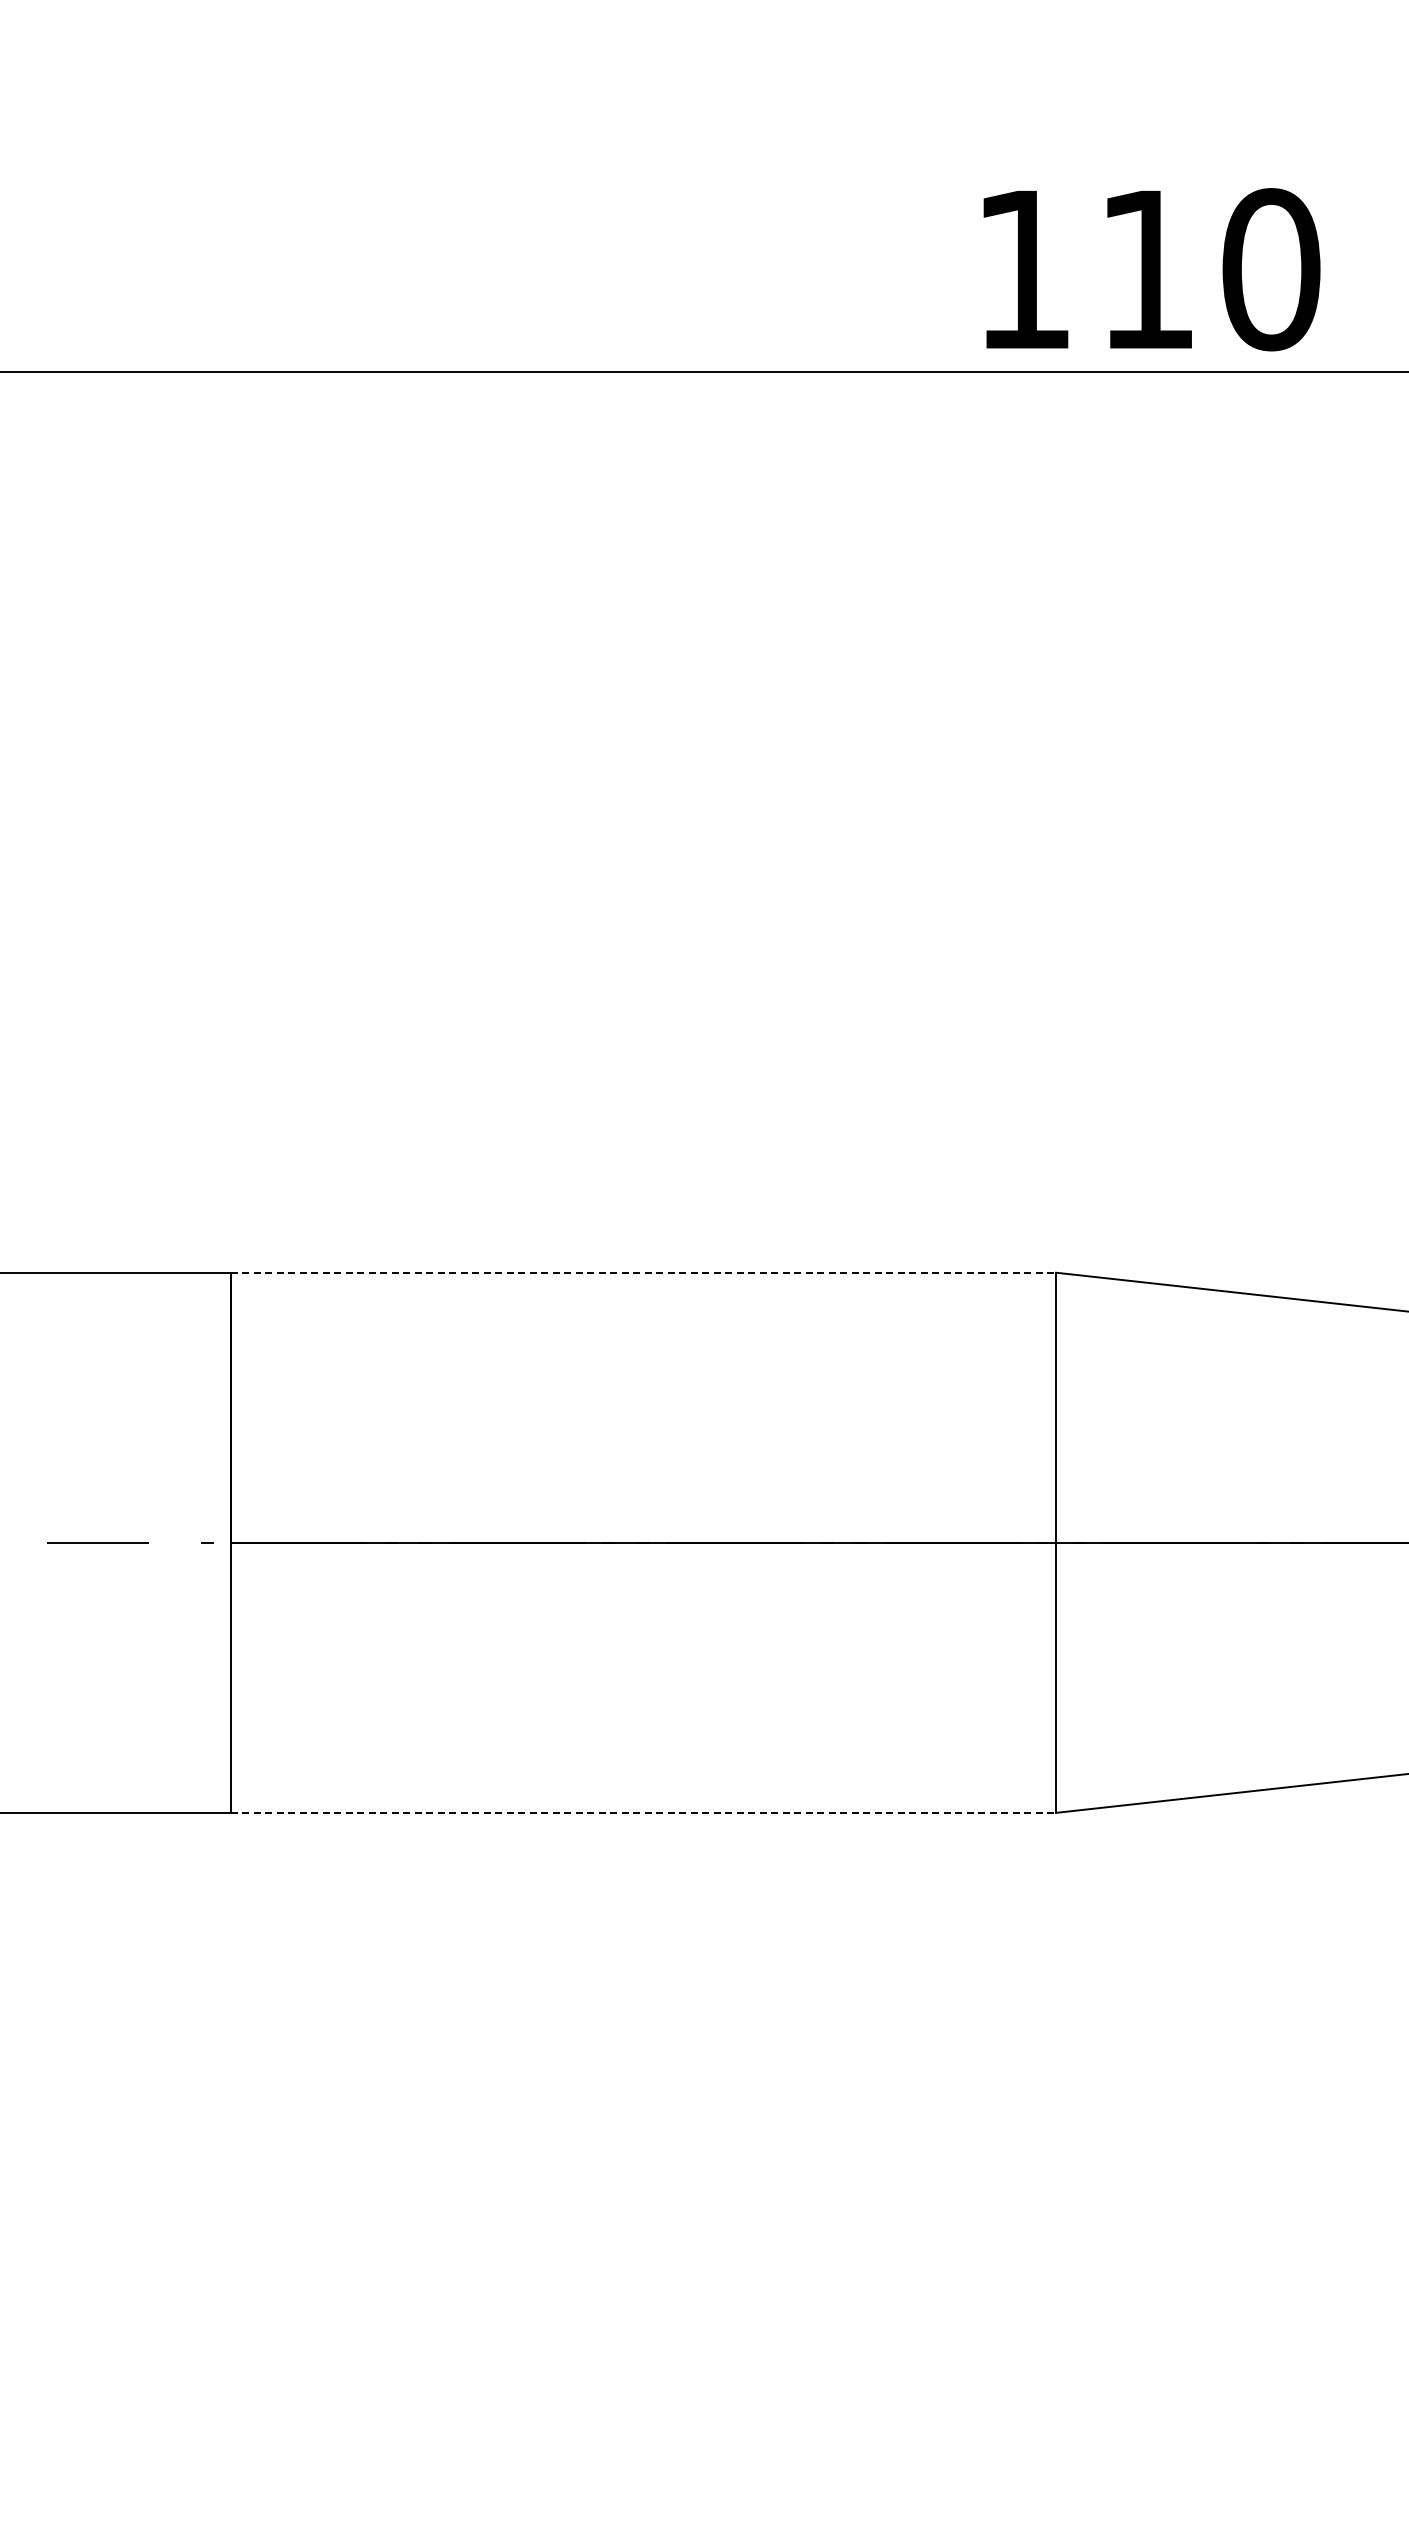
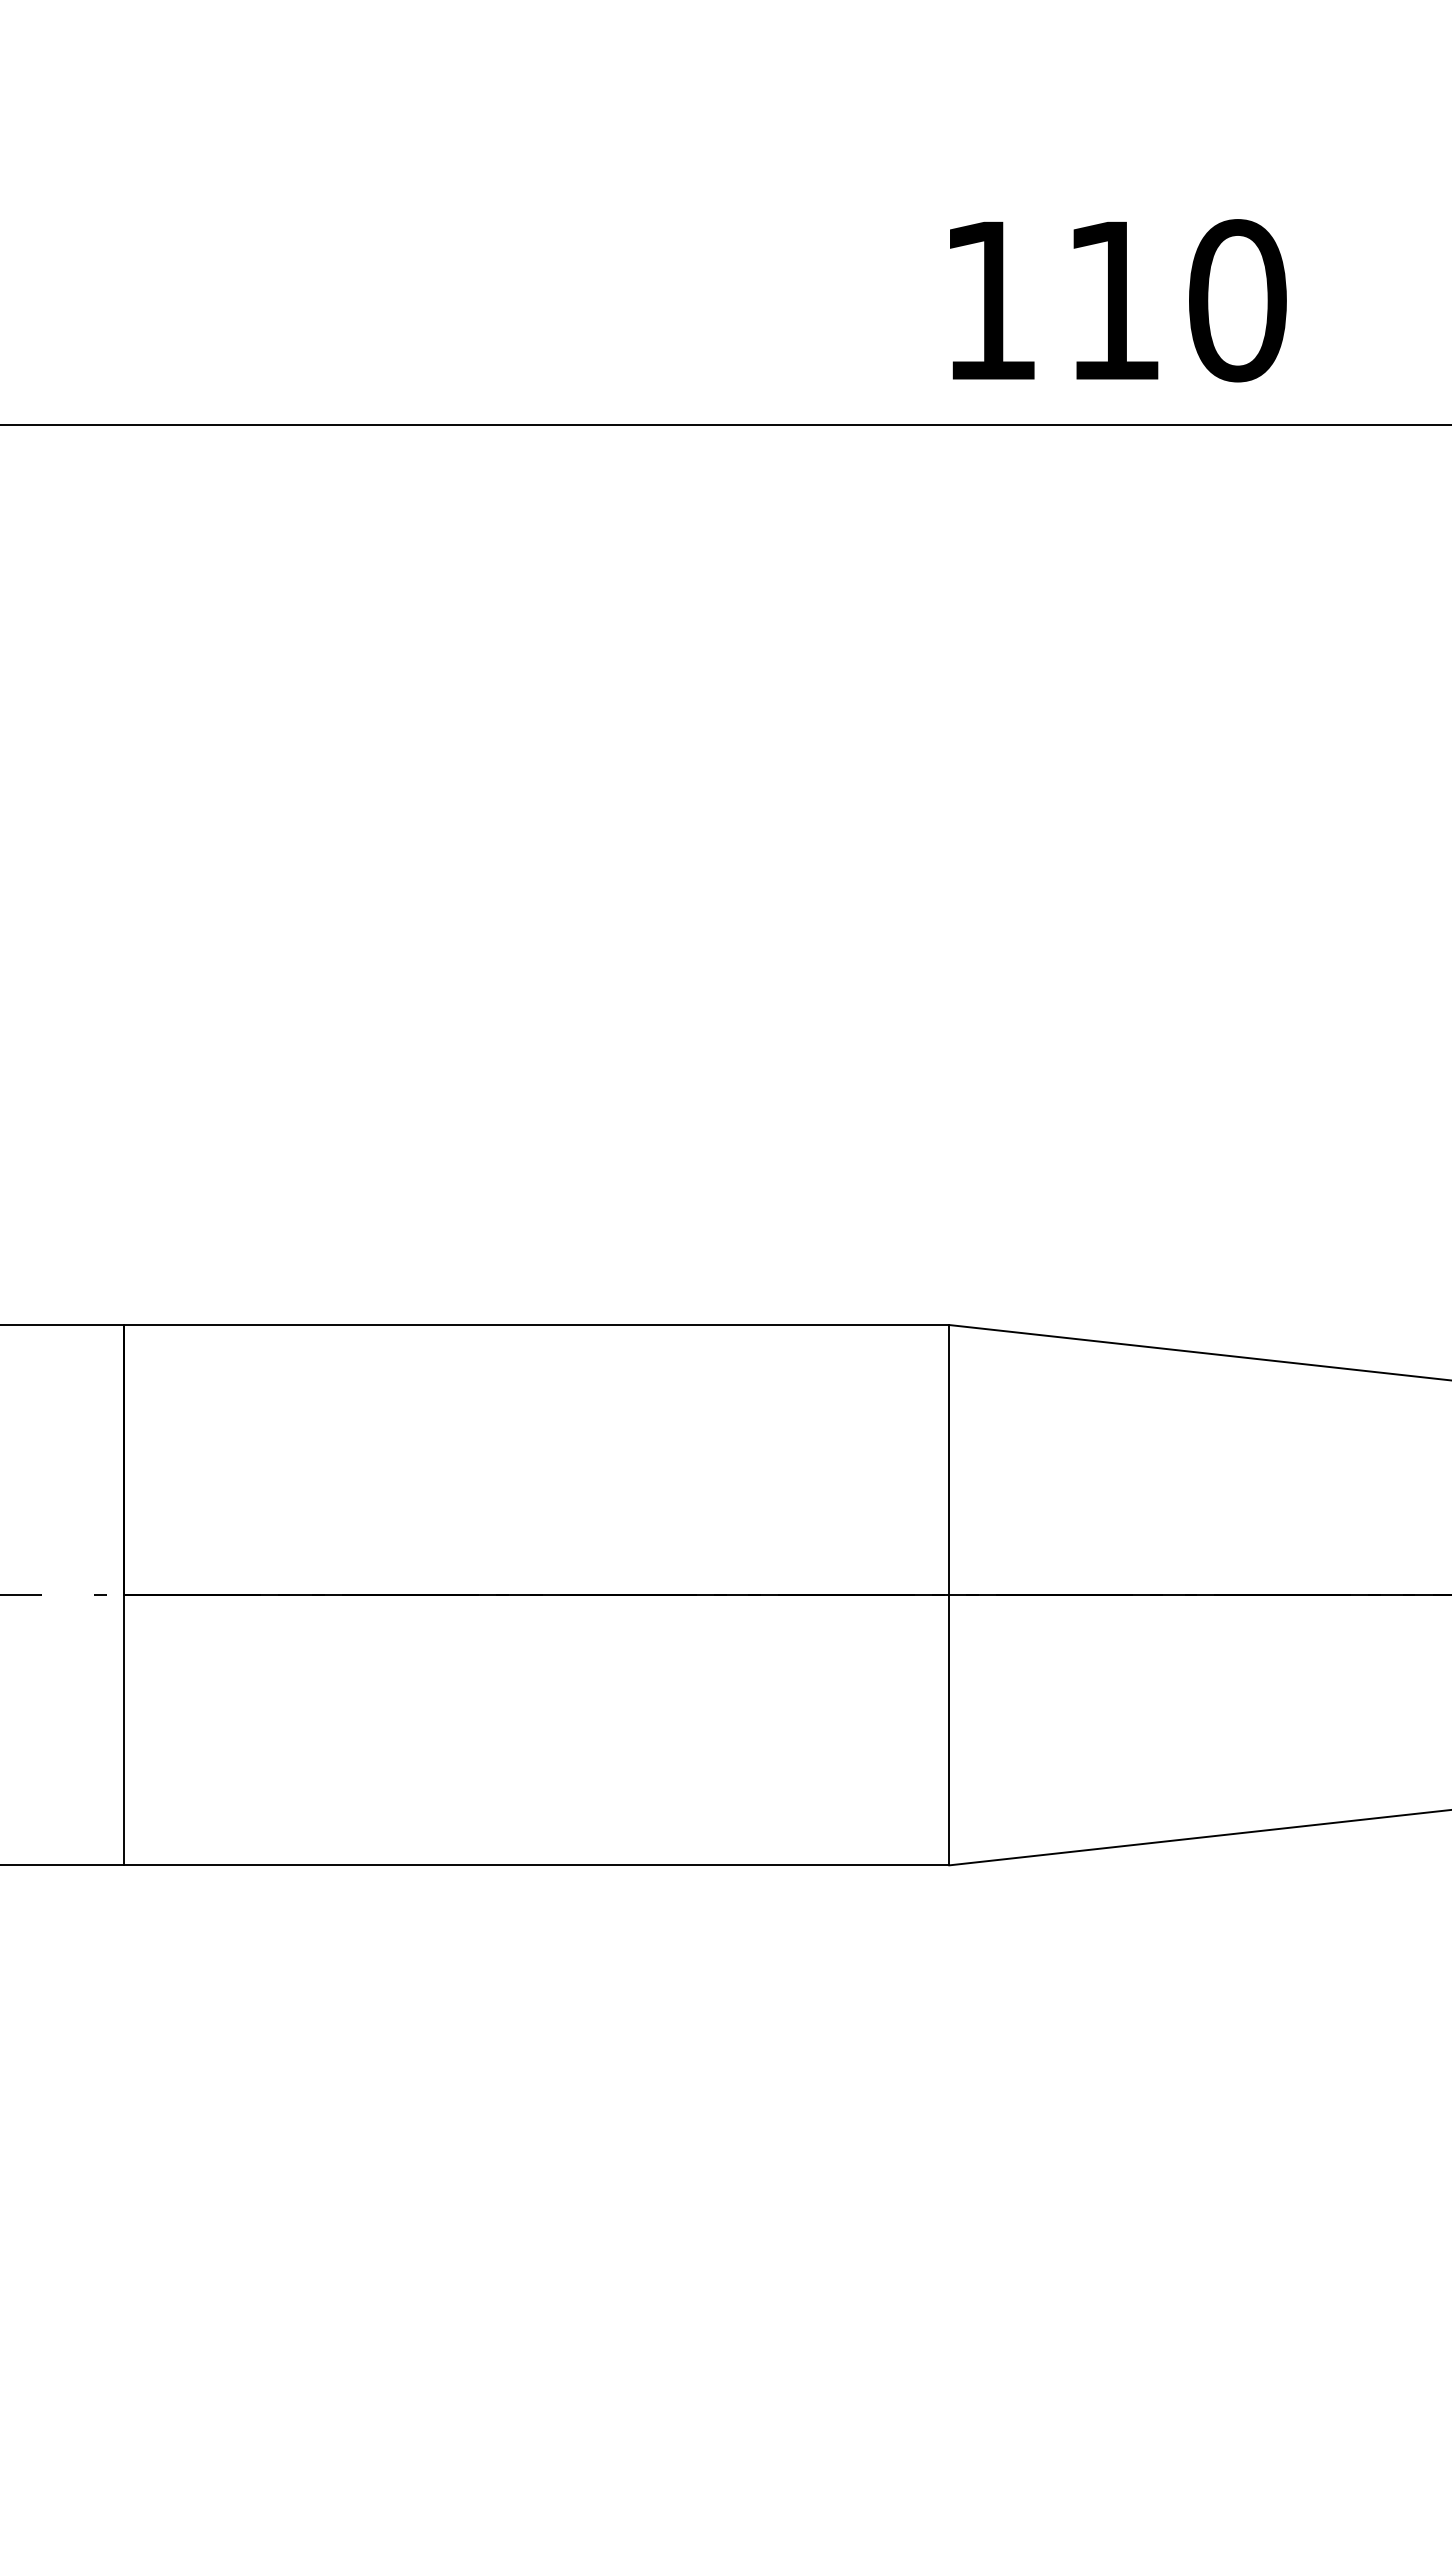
text: (1152, 269) -> (1118, 300), moved
line: (643, 1273) -> (536, 1325), dashed -> solid
line: (643, 1813) -> (536, 1865), dashed -> solid

